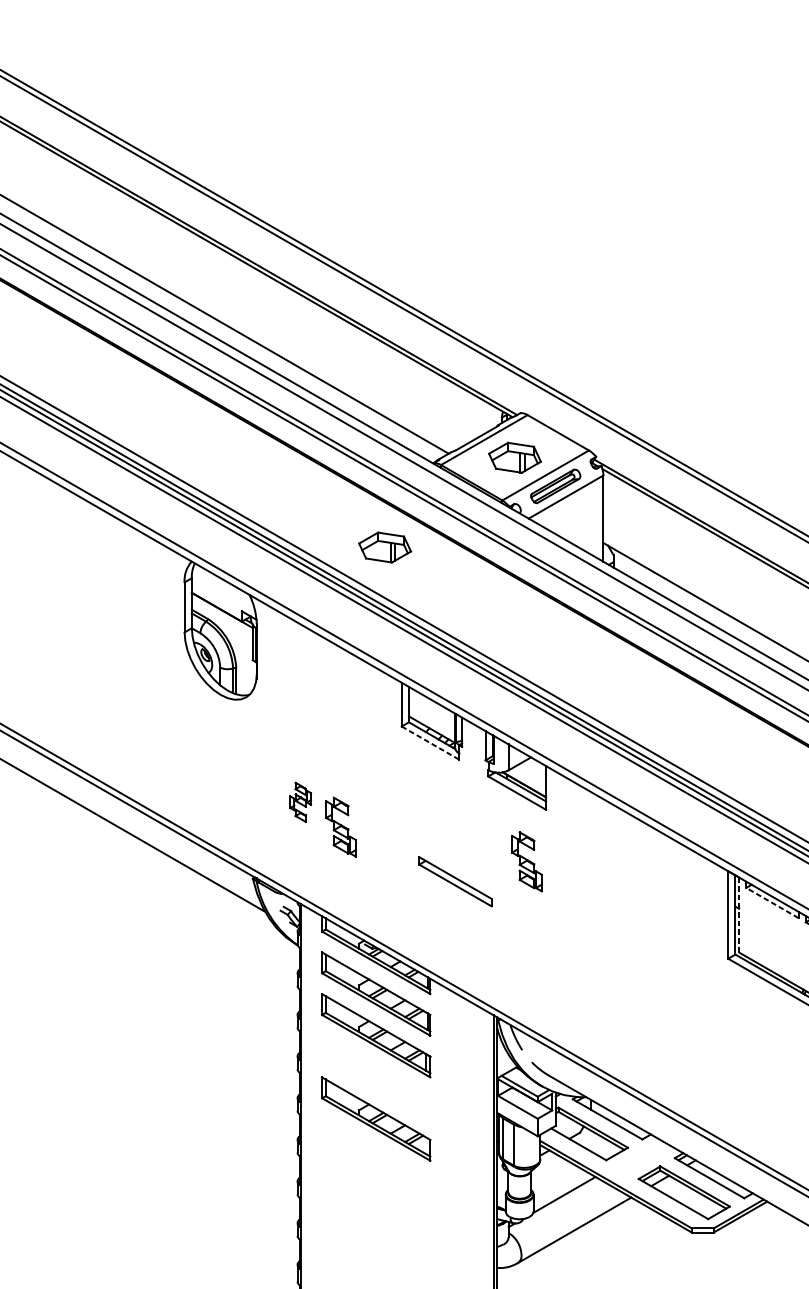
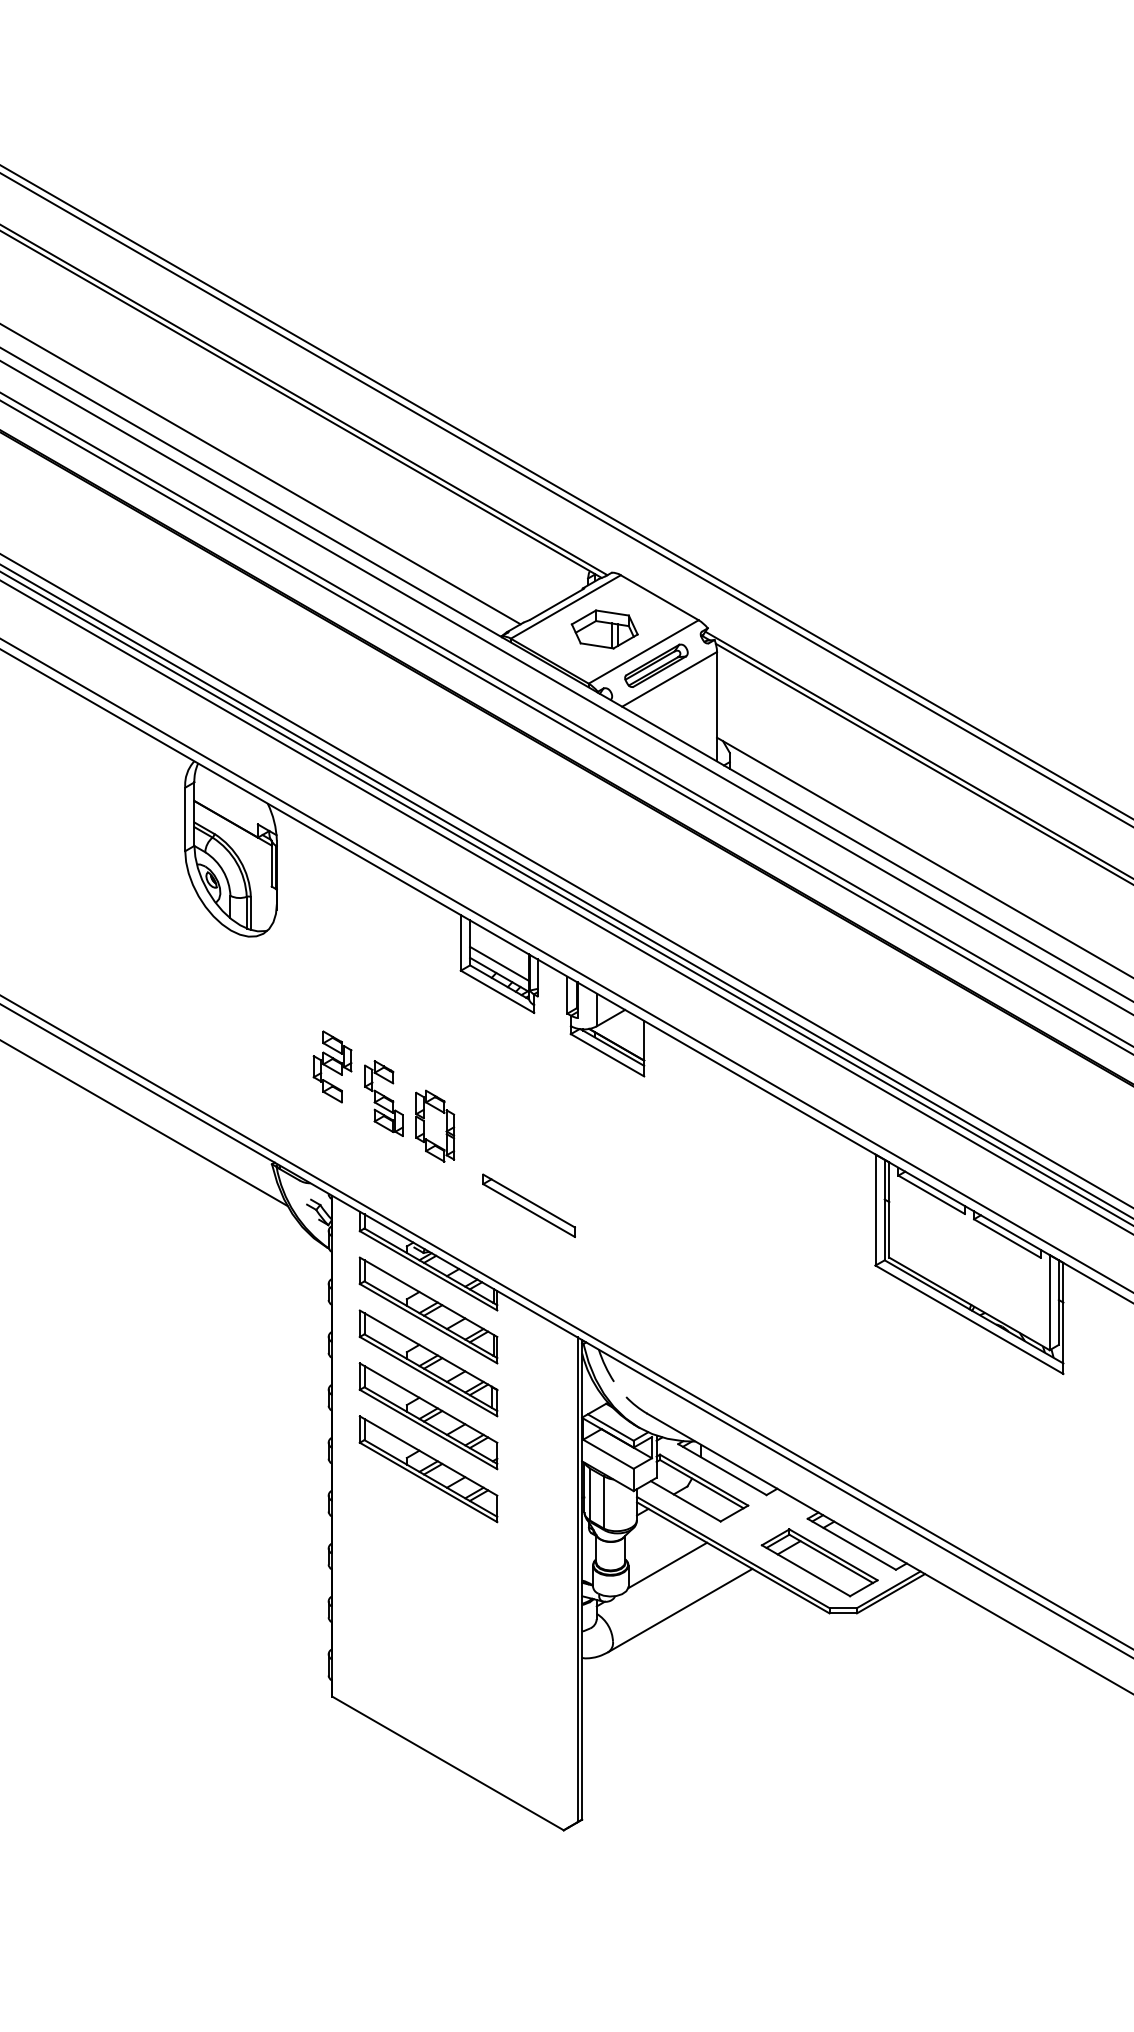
part: (384, 547) -> (439, 743), removed
line: (432, 720) -> (499, 963), added
line: (431, 743) -> (498, 992), dashed -> solid
part: (300, 801) -> (332, 1066), size x1.43
part: (381, 848) -> (435, 1125), added
part: (526, 861) -> (619, 1142), removed
part: (454, 881) -> (528, 1205), moved
line: (772, 902) -> (931, 1194), dashed -> solid
line: (739, 915) -> (889, 1210), dashed -> solid
part: (376, 1077) -> (428, 1416), added

